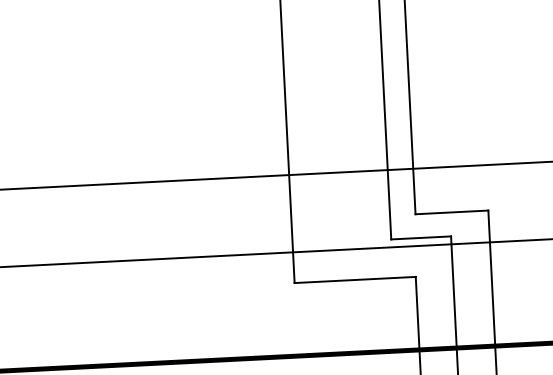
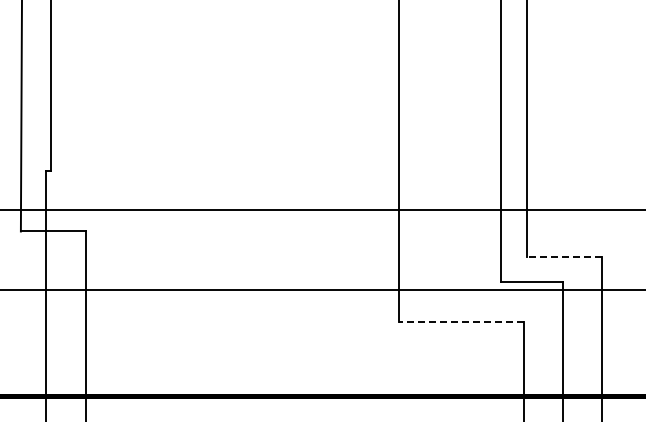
line: (451, 212) -> (564, 257), solid -> dashed
line: (354, 279) -> (461, 321), solid -> dashed

